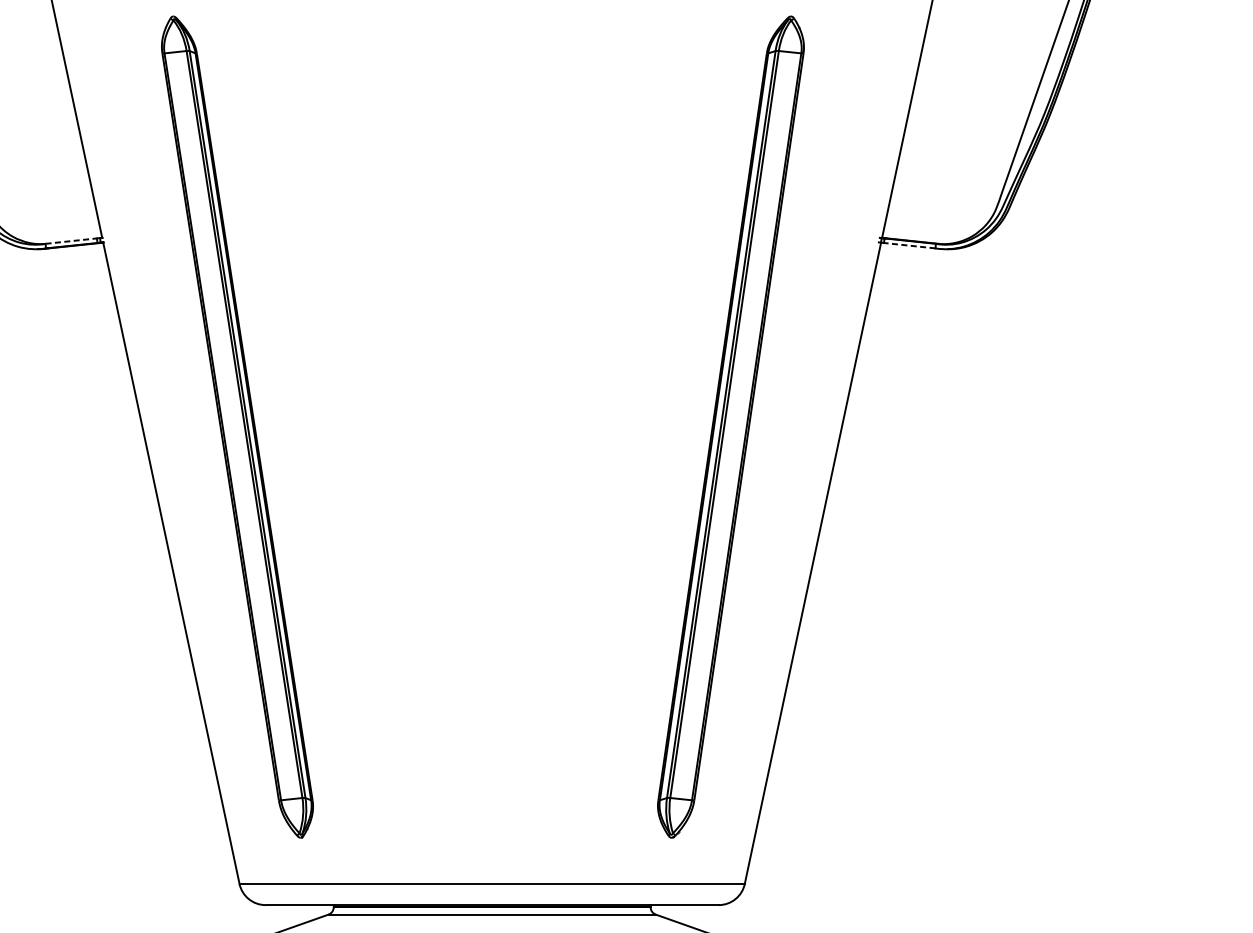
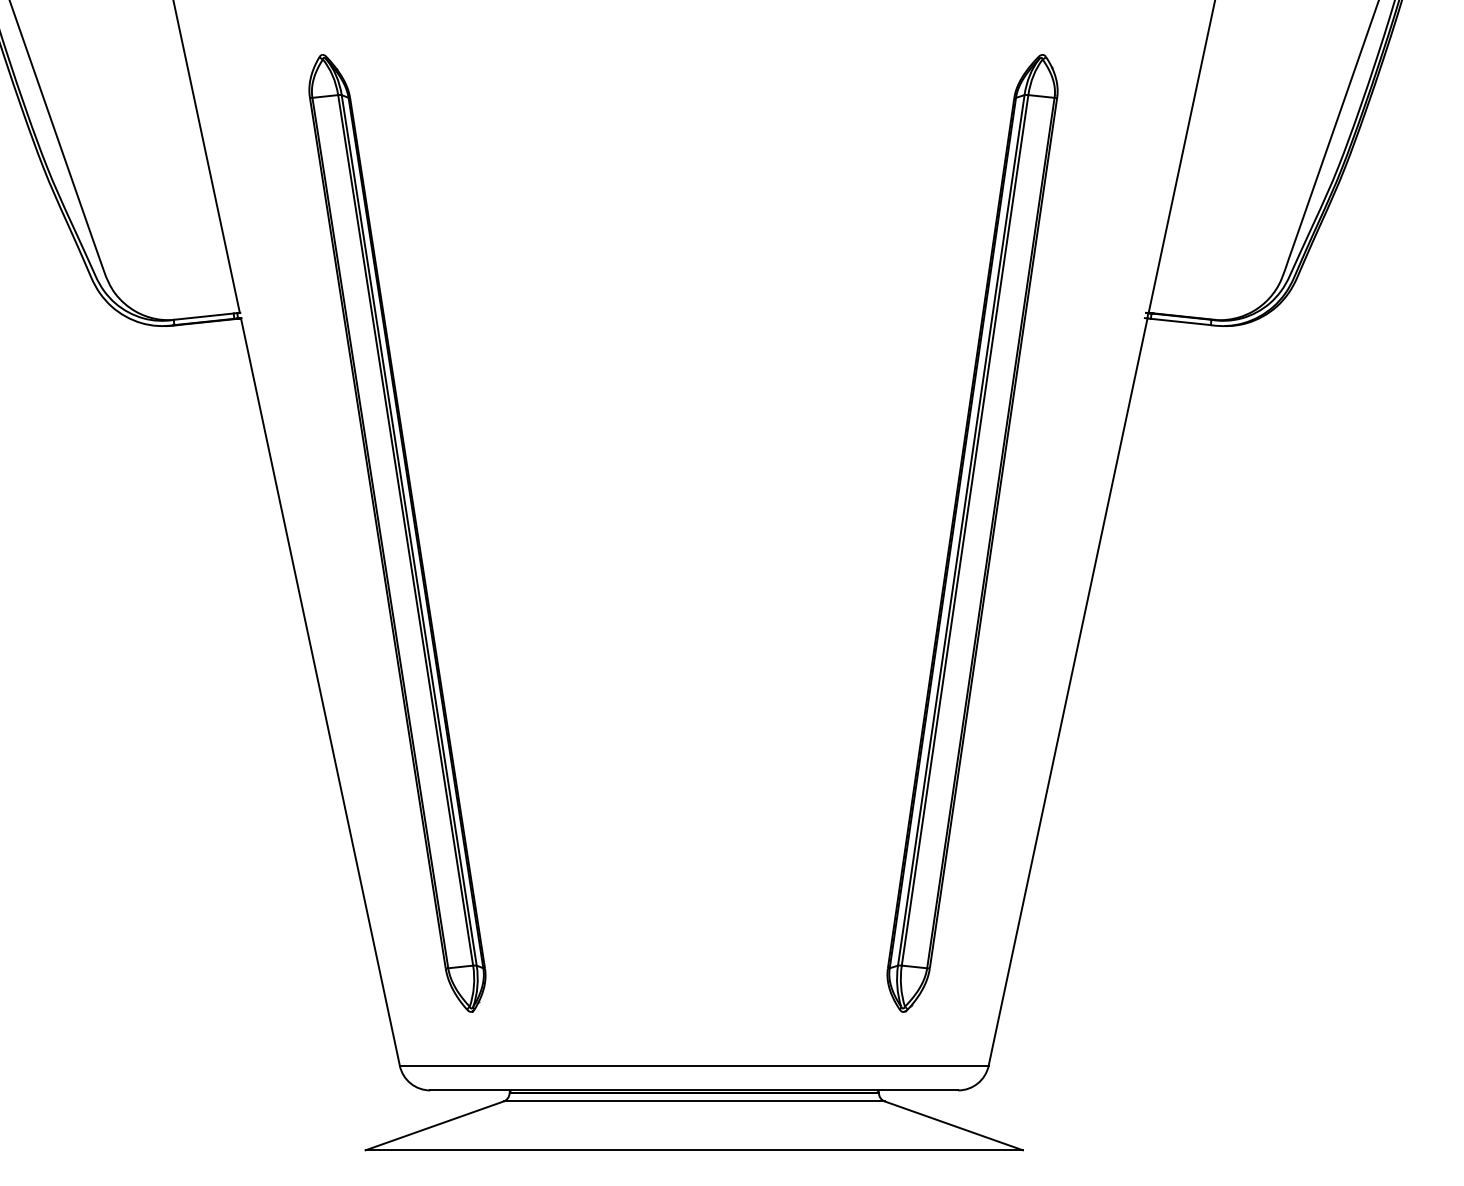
line: (71, 240) -> (204, 316), dashed -> solid
line: (909, 245) -> (1180, 321), dashed -> solid

